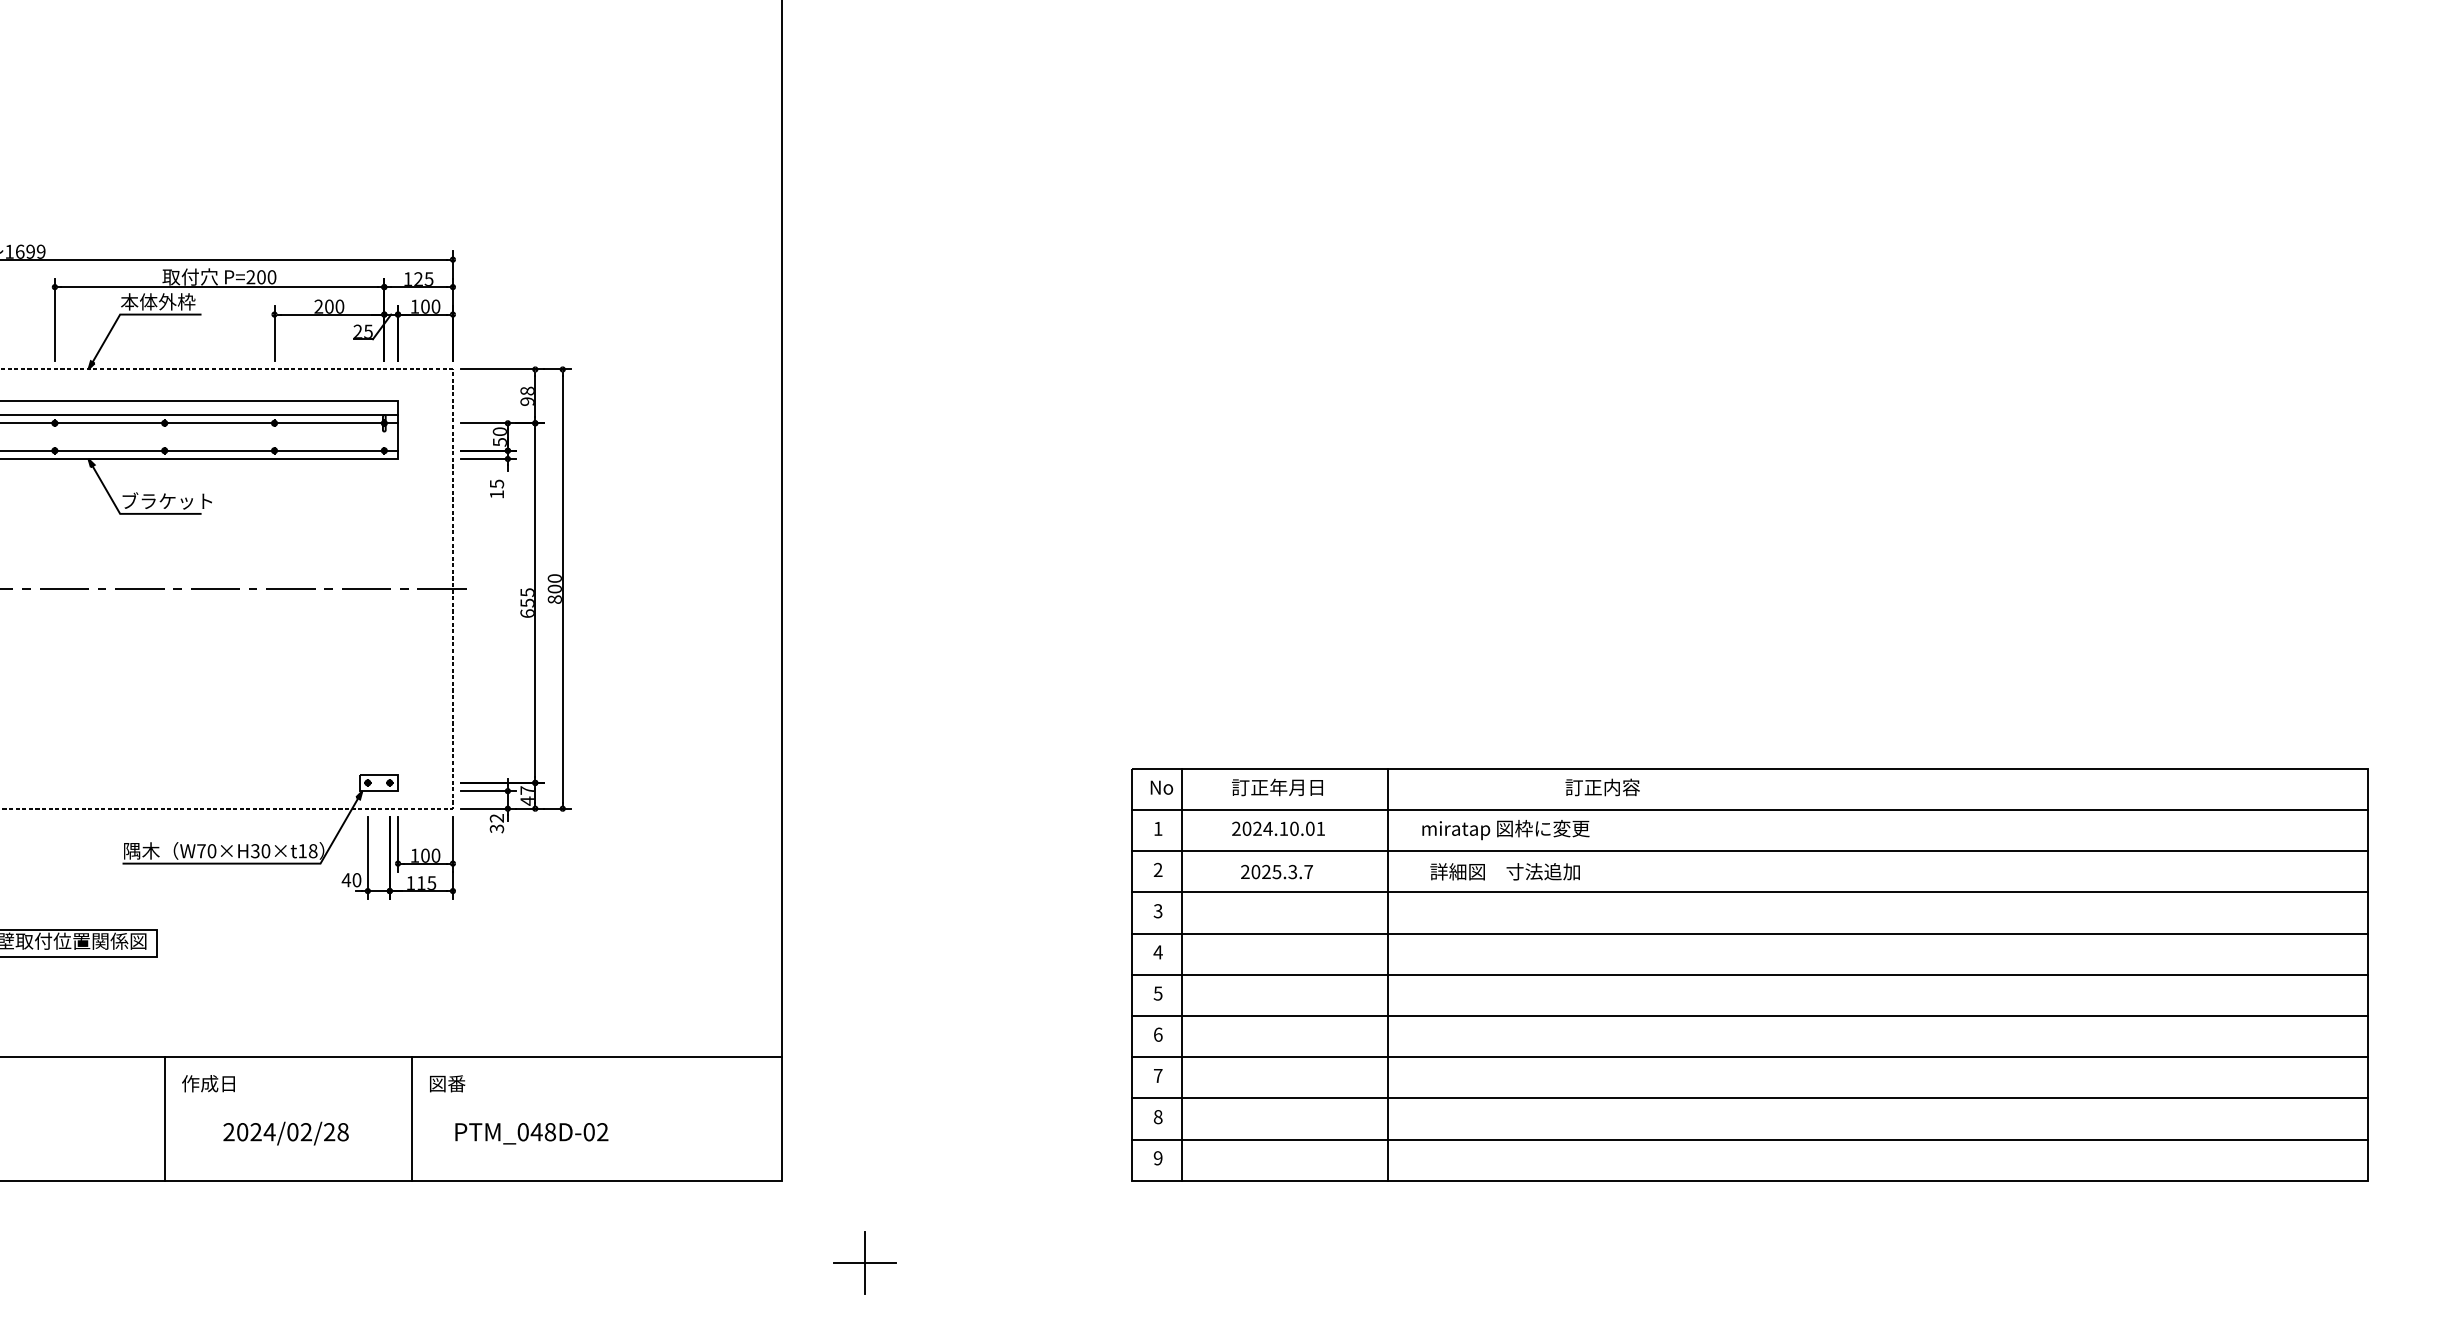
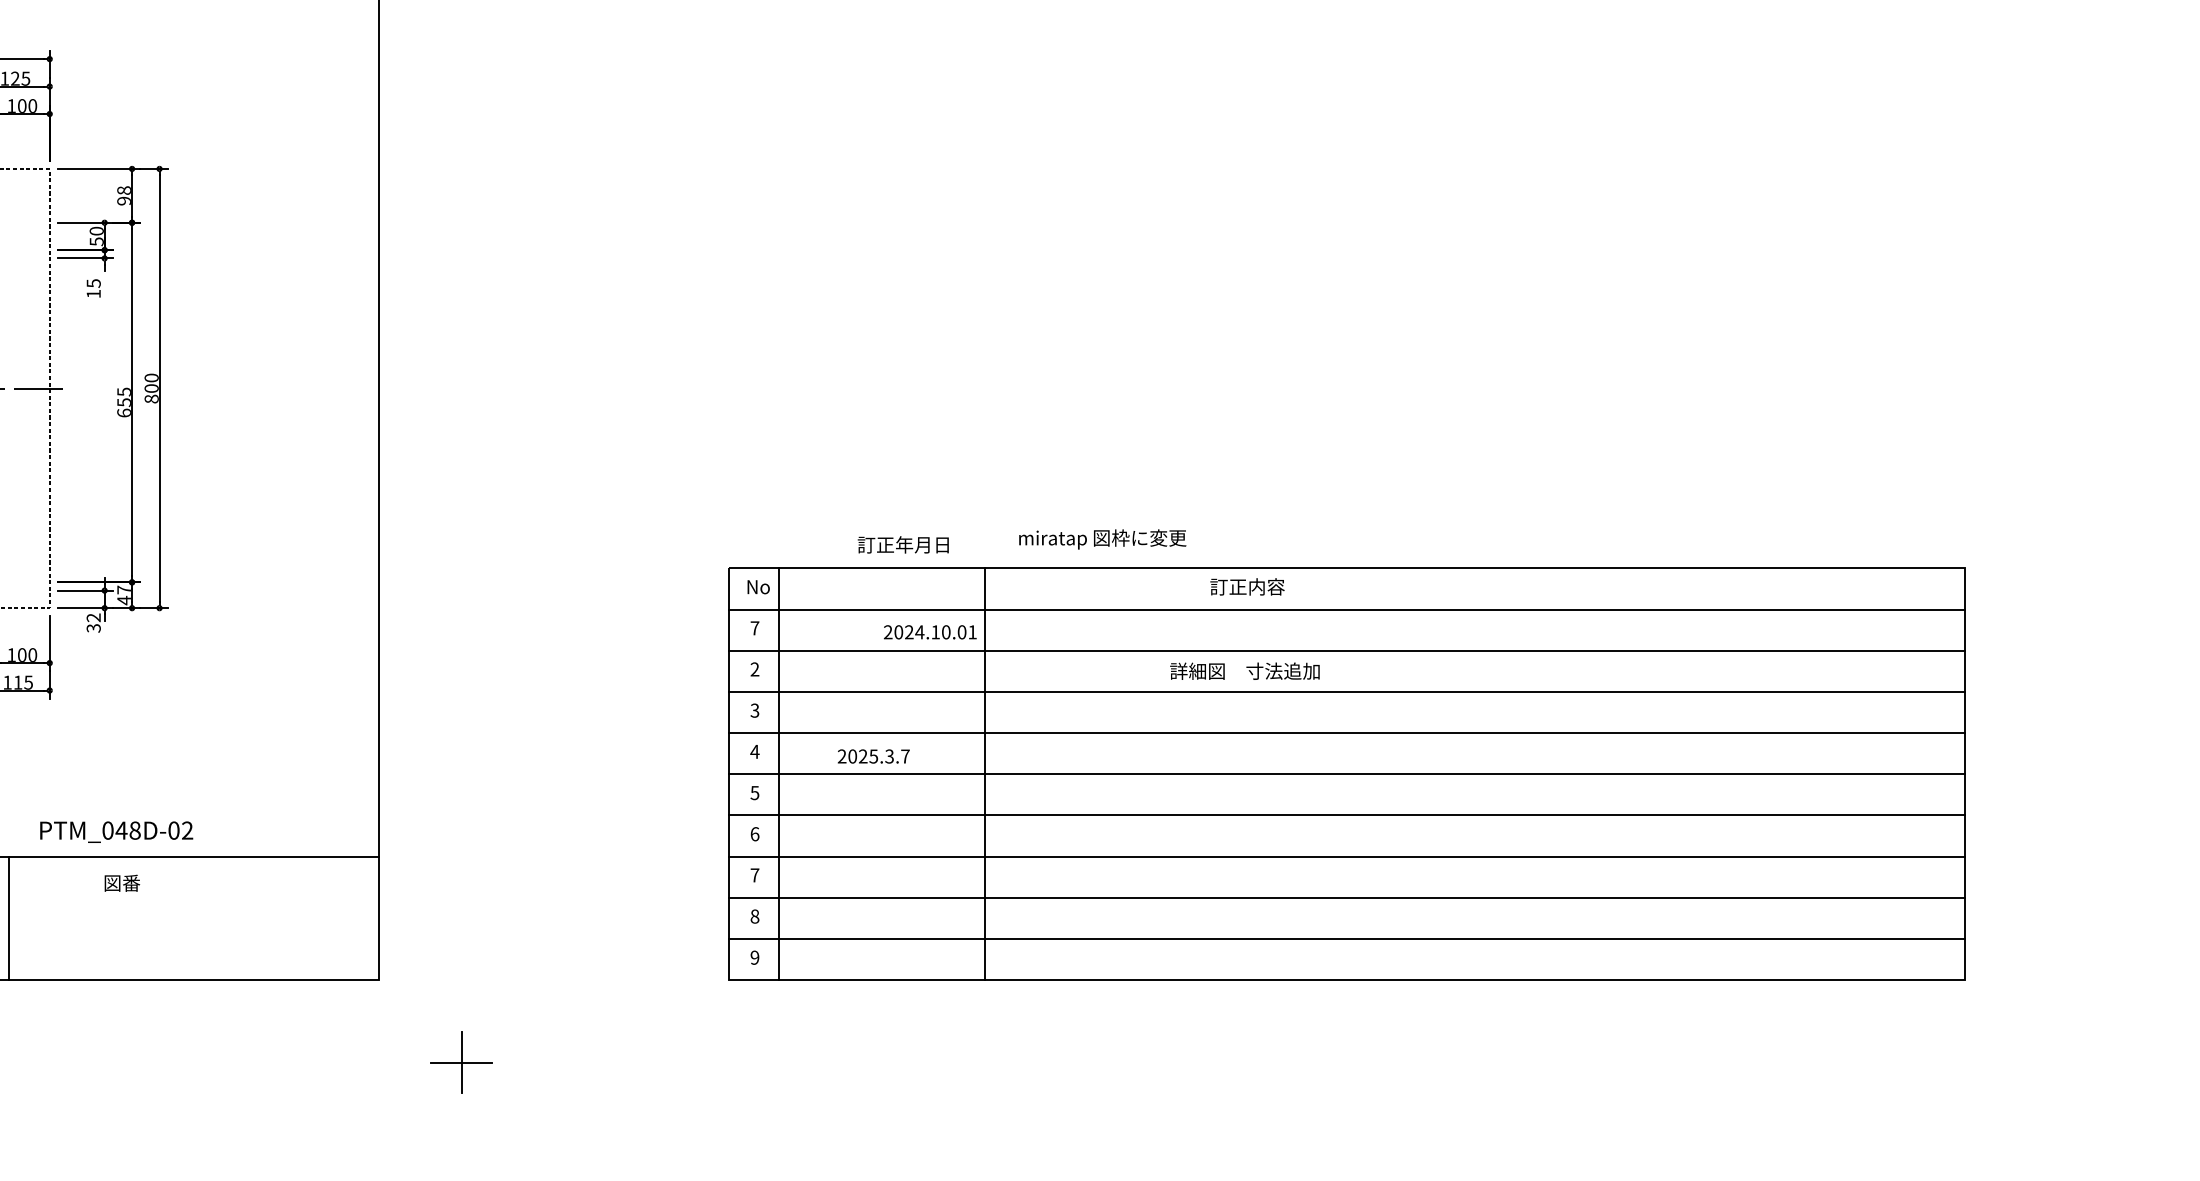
text: (1277, 787) -> (903, 544), moved
text: (1602, 787) -> (1247, 586), moved
text: (1158, 828) -> (755, 627), 1 -> 7
text: (1278, 828) -> (930, 631), moved
text: (1505, 830) -> (1102, 539), moved
text: (1276, 871) -> (873, 755), moved
text: (1504, 871) -> (1244, 670), moved
text: (447, 1083) -> (122, 882), moved
text: (531, 1133) -> (116, 831), moved

